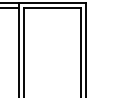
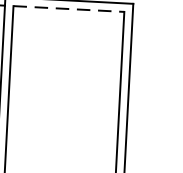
line: (52, 7) -> (68, 8), solid -> dashed

